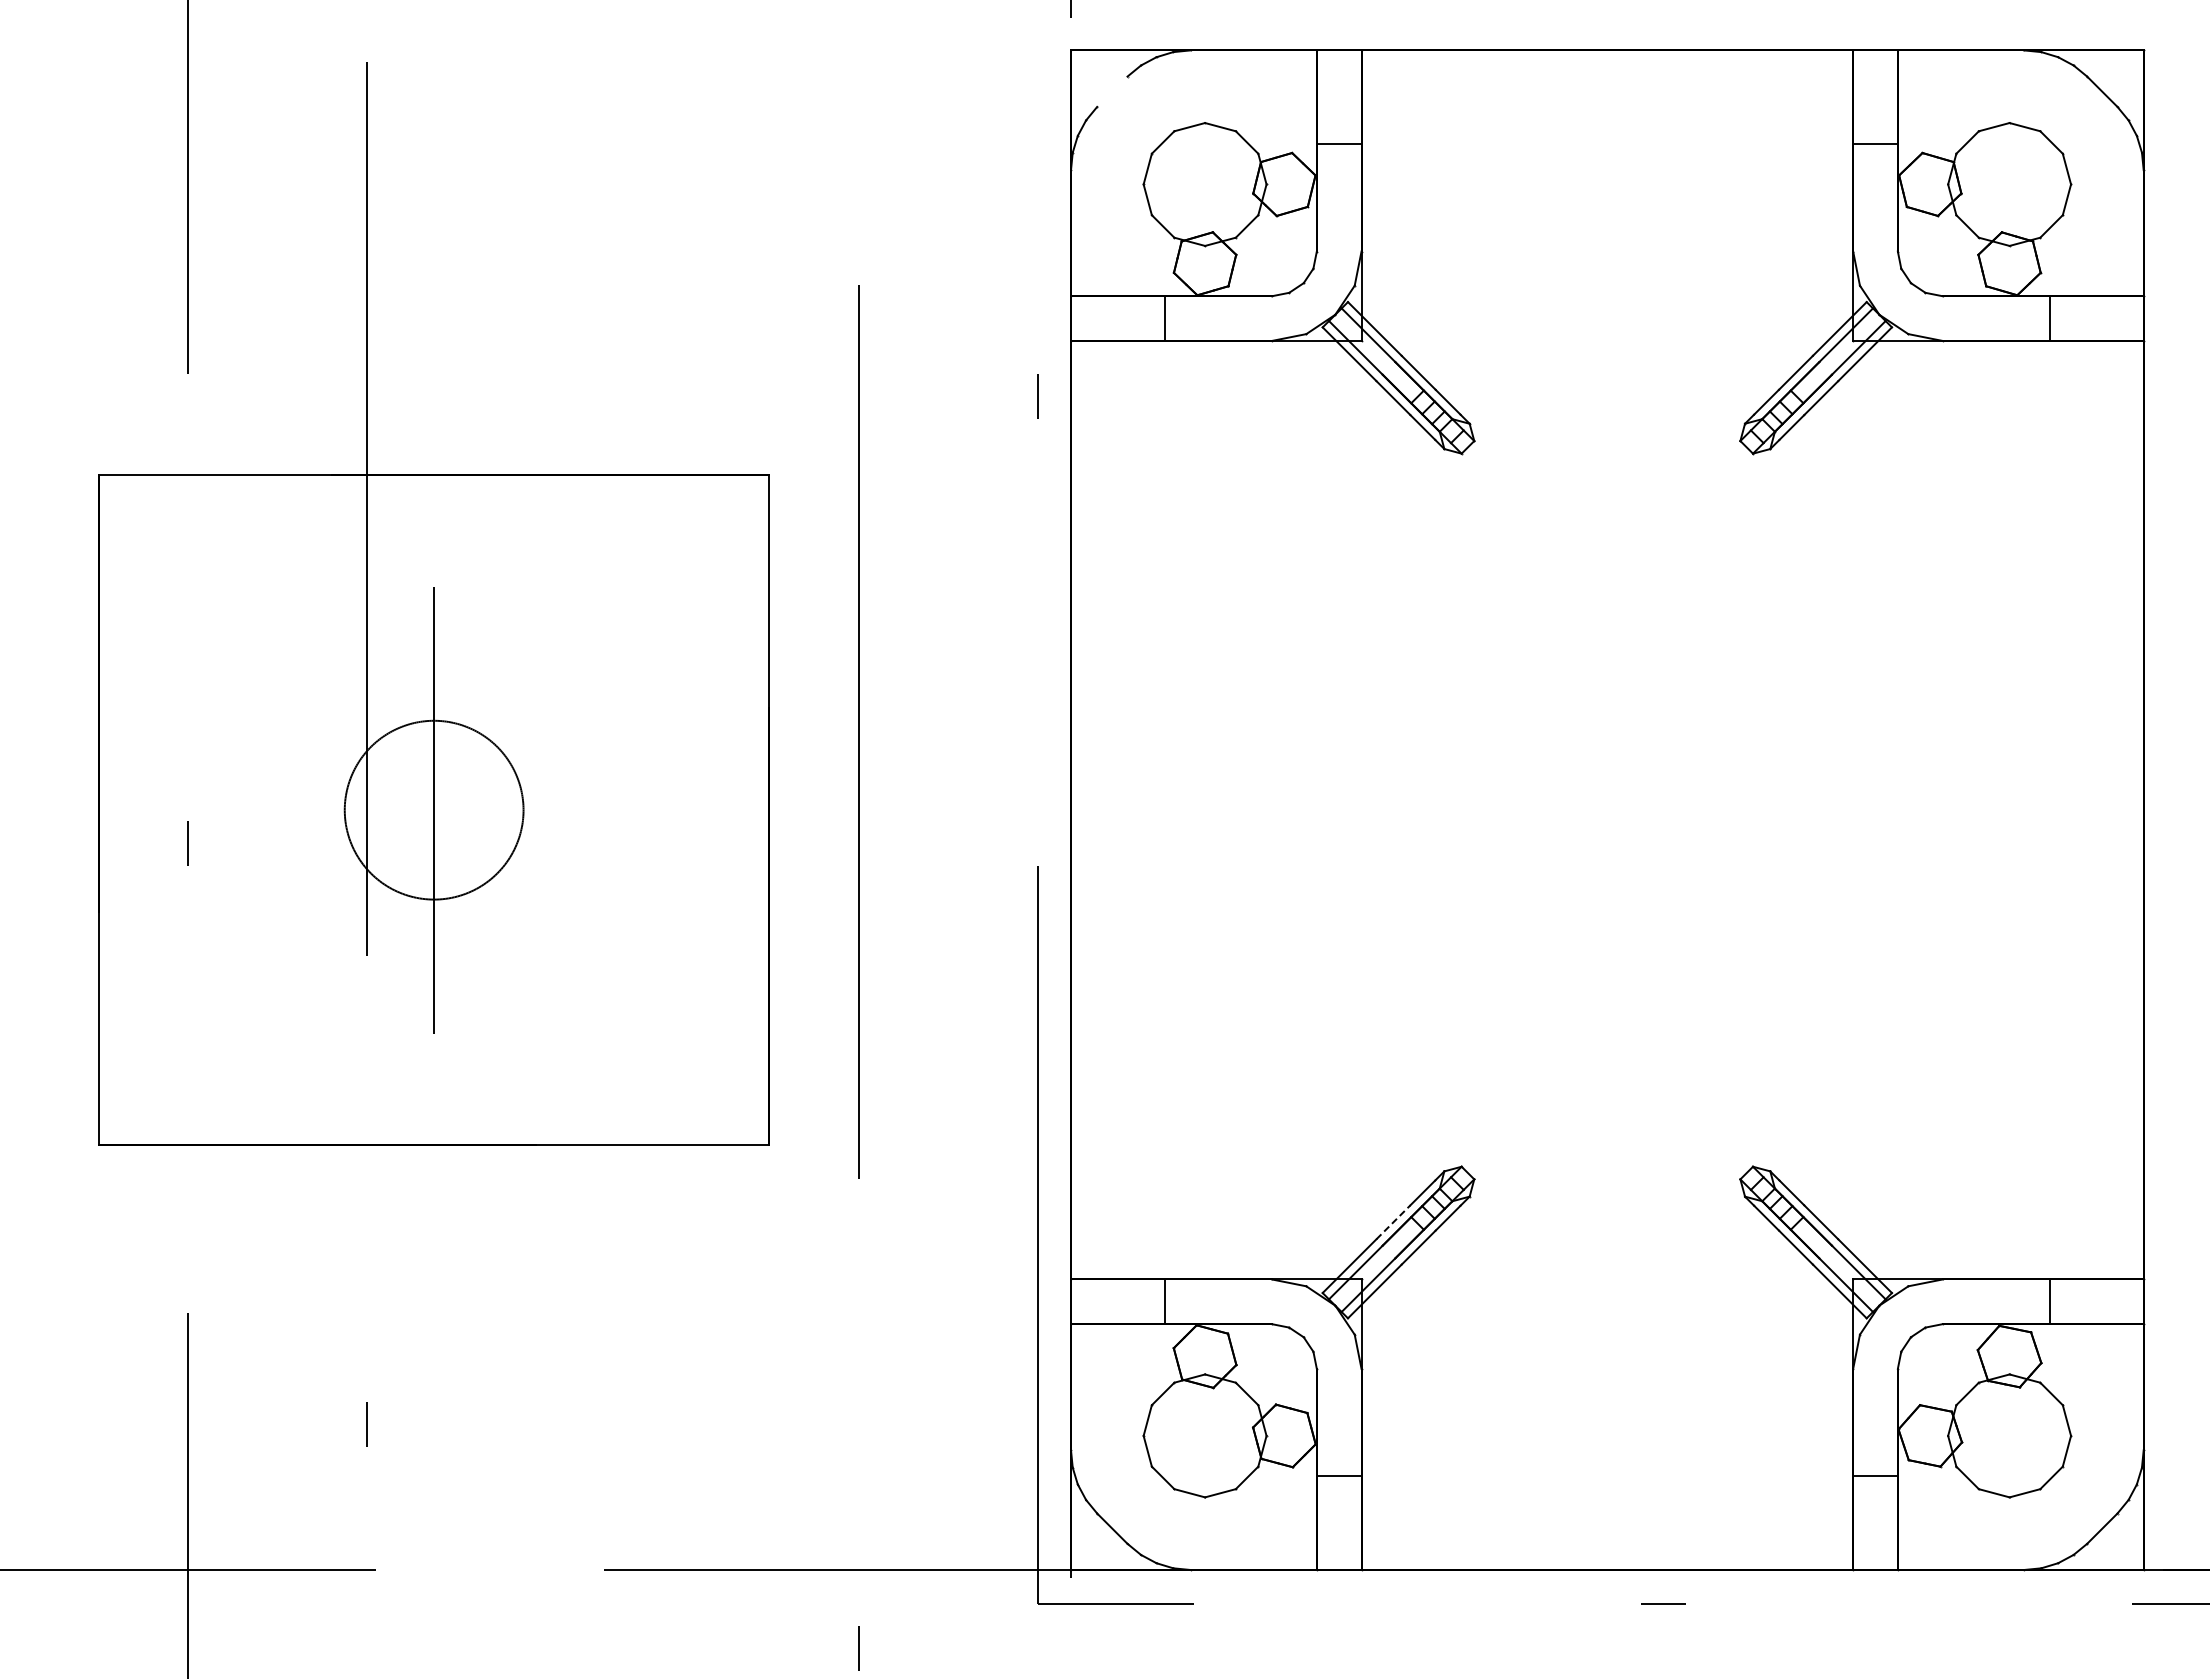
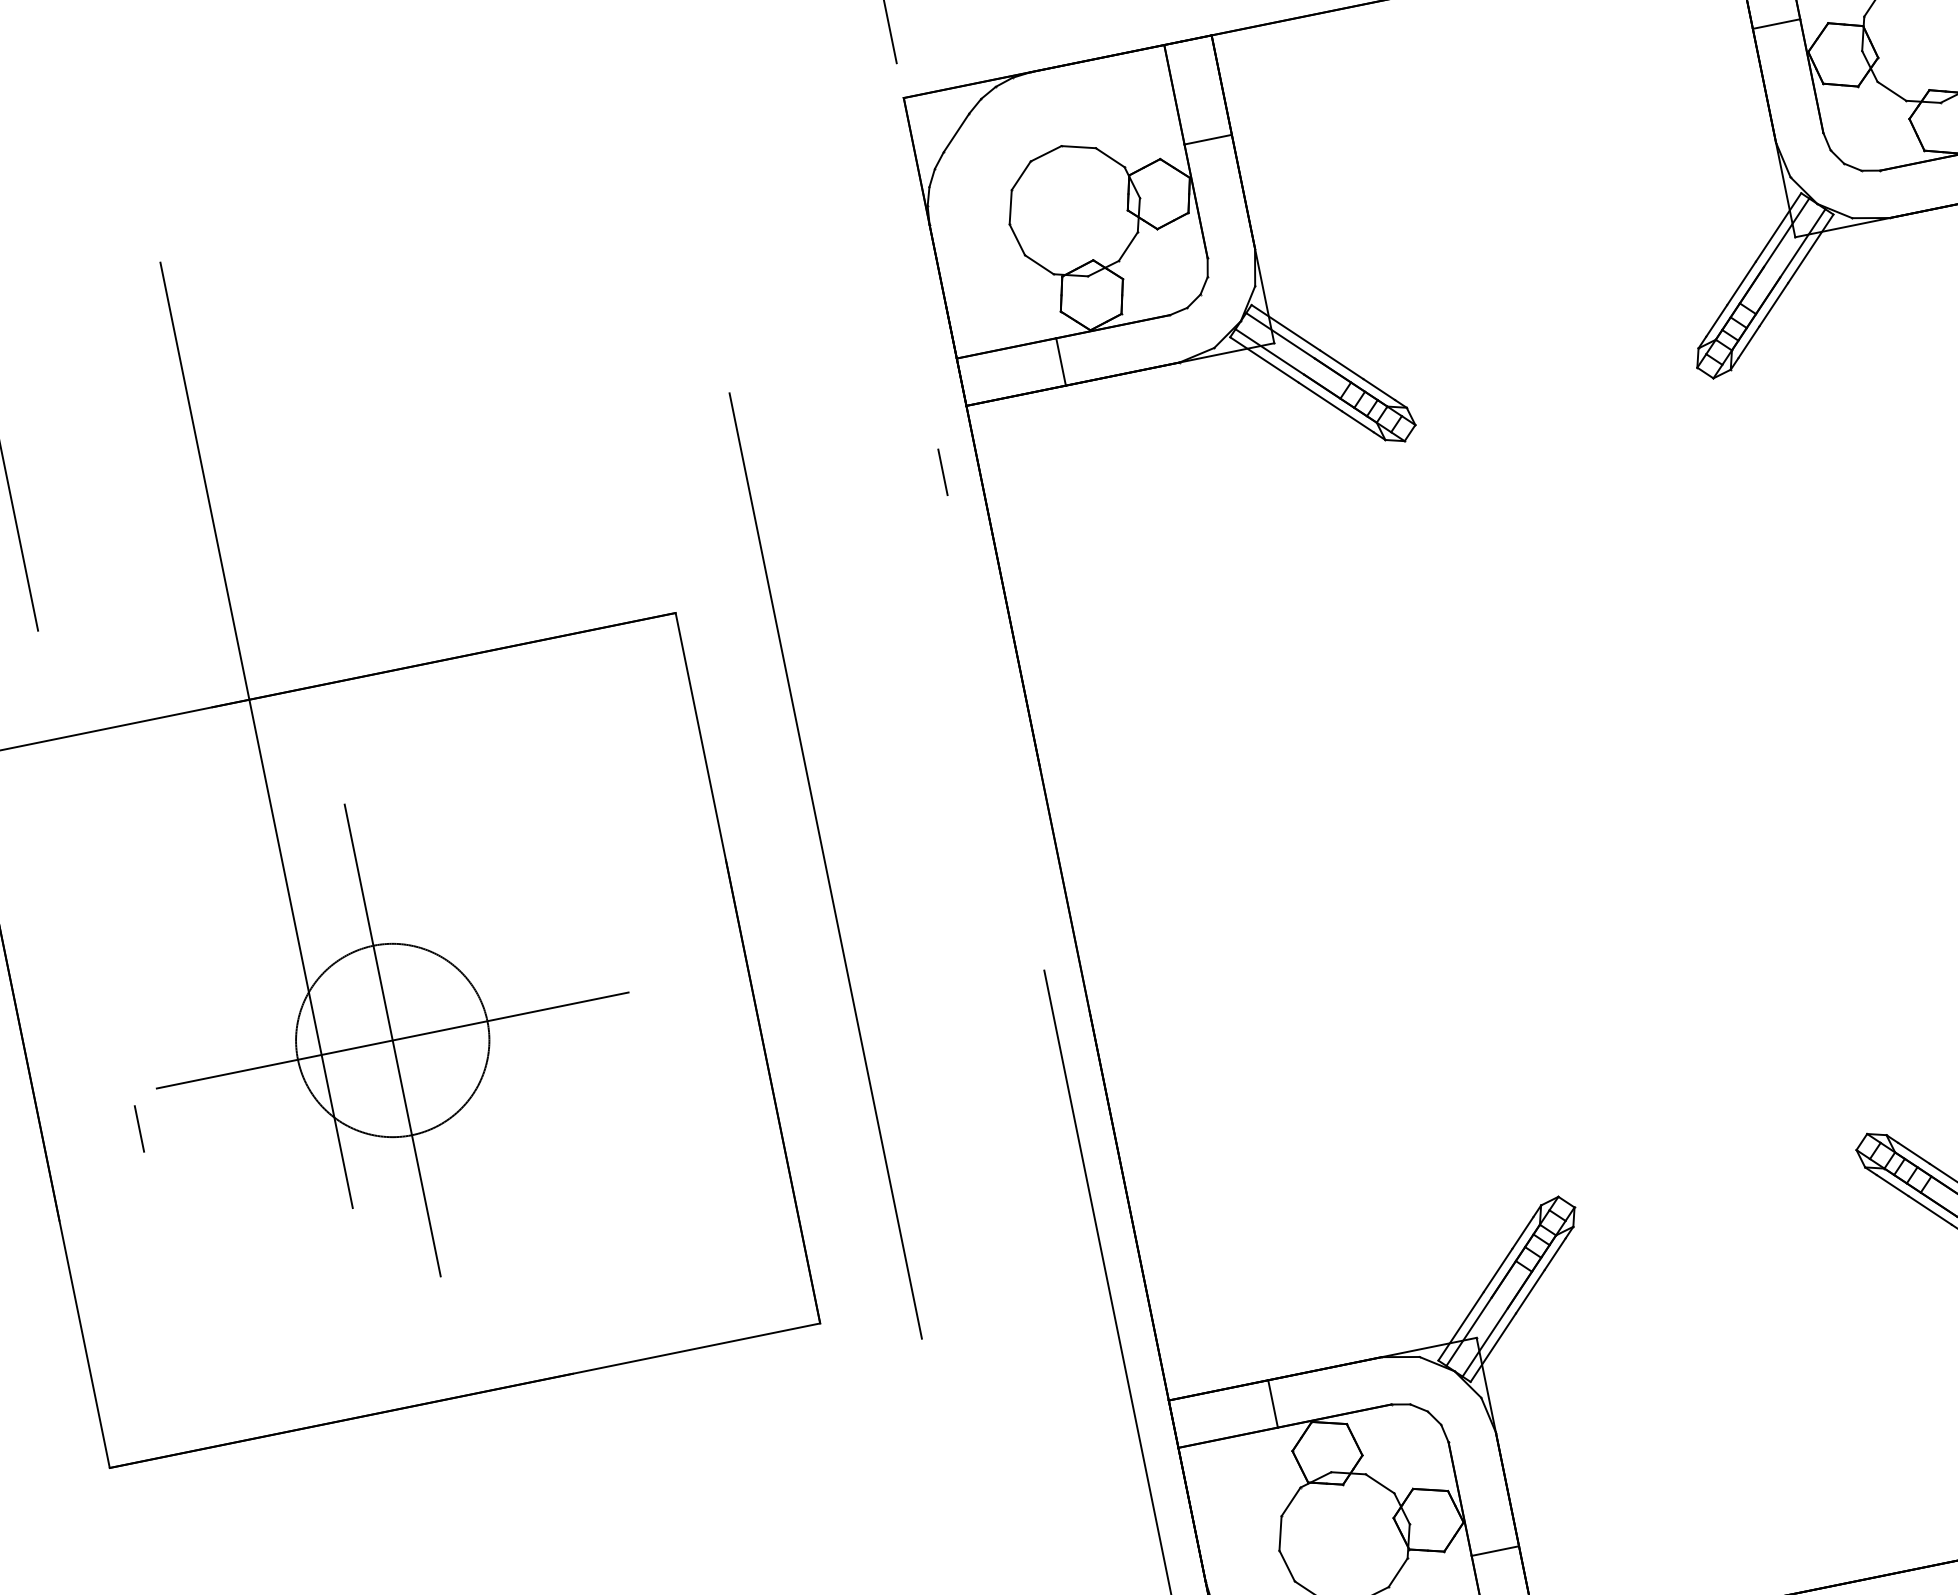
line: (1112, 91) -> (956, 132), added
line: (433, 810) -> (392, 1040), added
line: (1393, 1221) -> (1498, 1269), dashed -> solid

